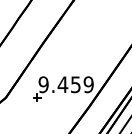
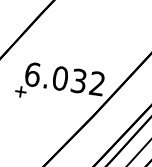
text: (65, 84) -> (64, 78), 9.459 -> 6.032

